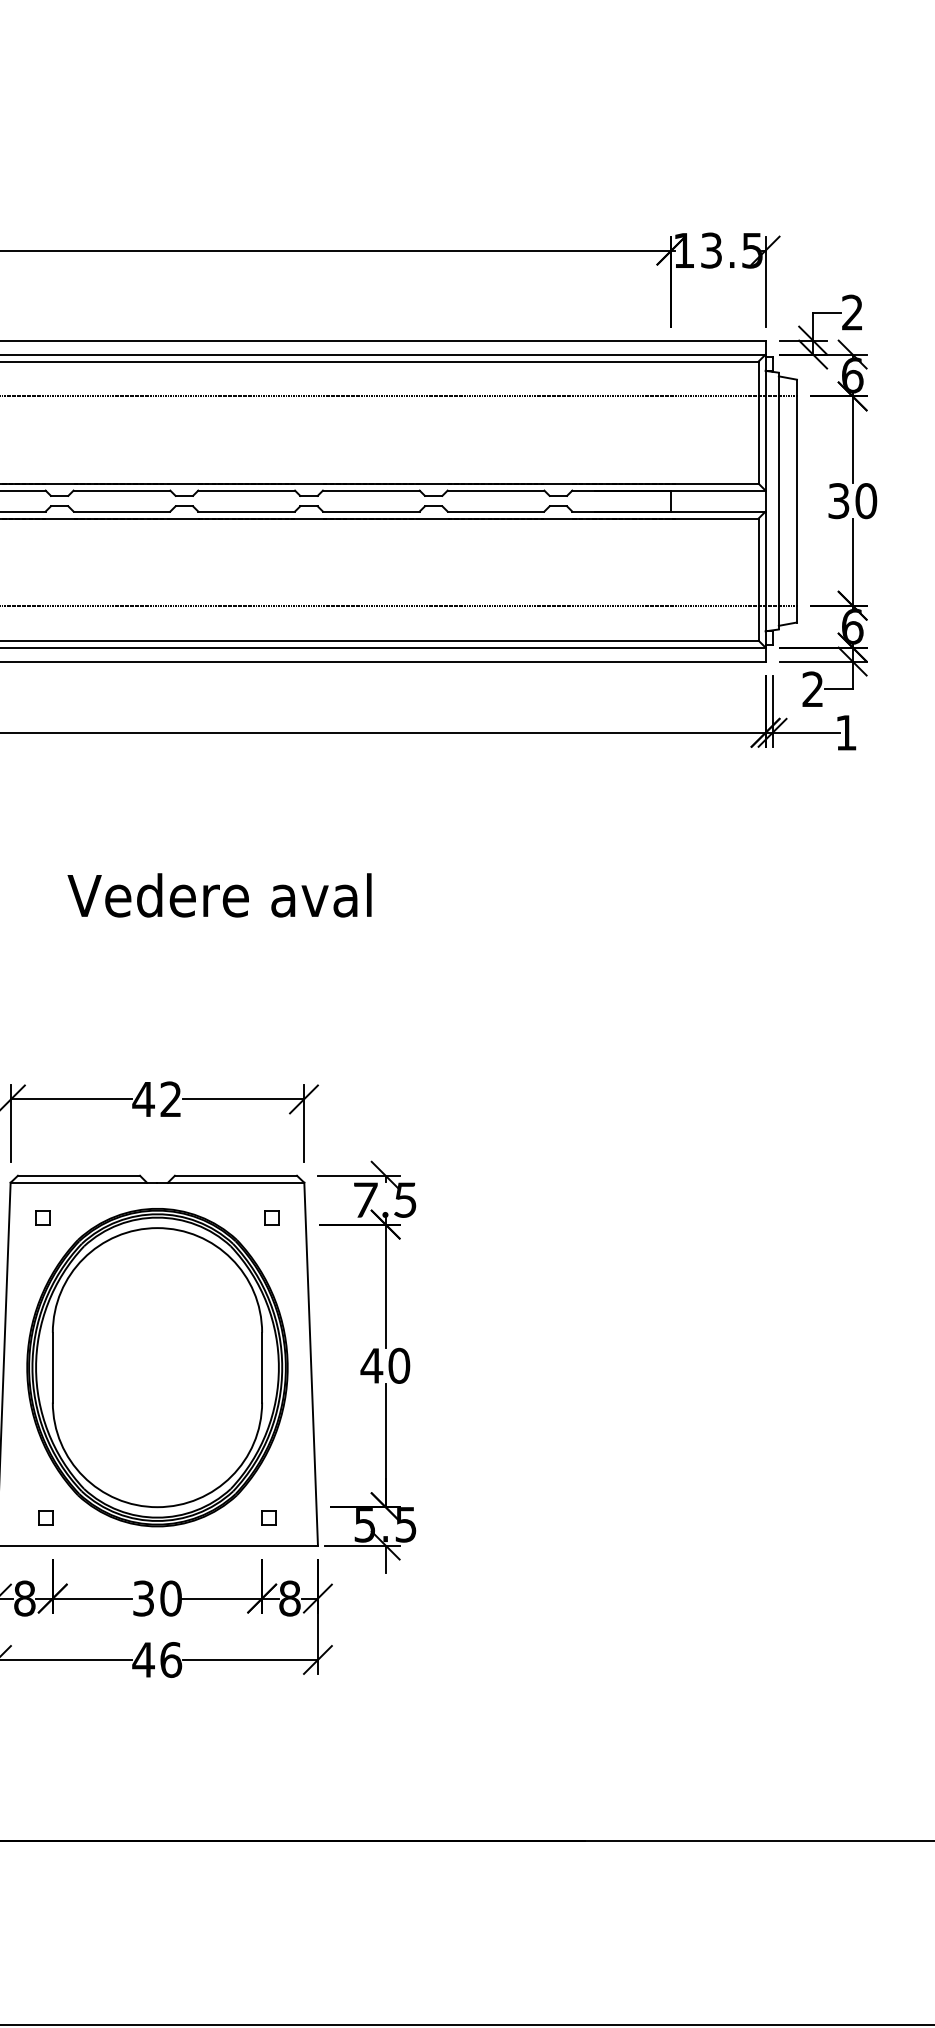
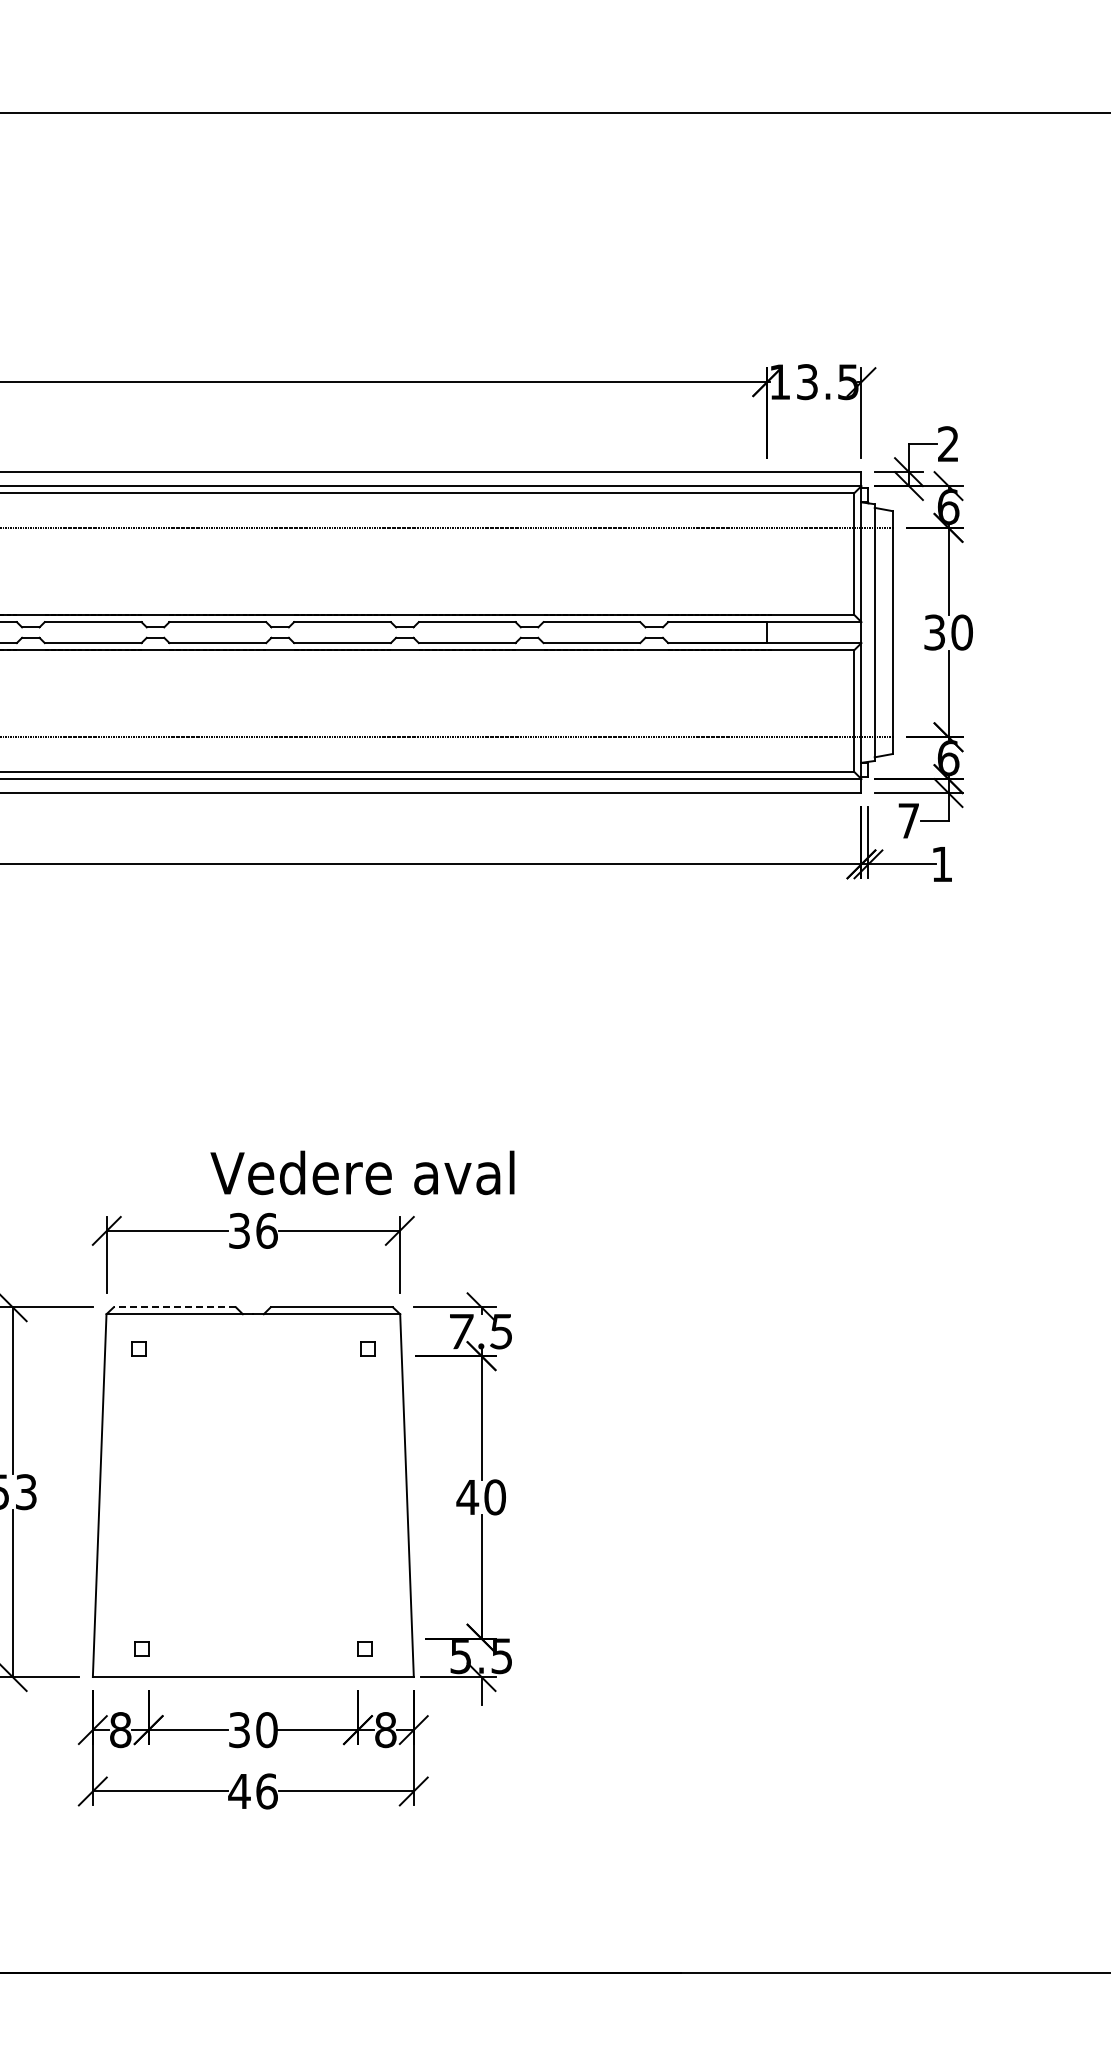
text: (812, 689) -> (908, 820), 2 -> 7
text: (219, 895) -> (362, 1172), moved
text: (156, 1099) -> (252, 1230), 42 -> 36
line: (78, 1176) -> (174, 1307), solid -> dashed
part: (157, 1367) -> (253, 1498), removed

